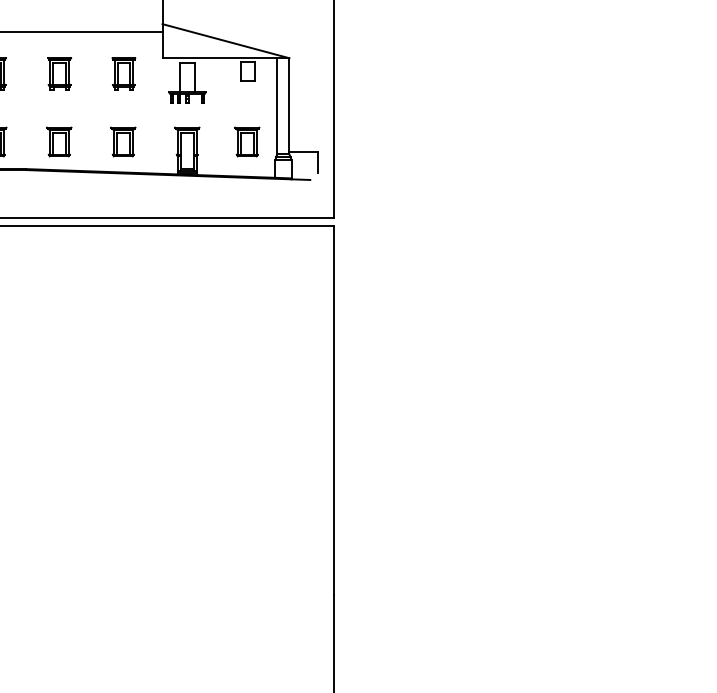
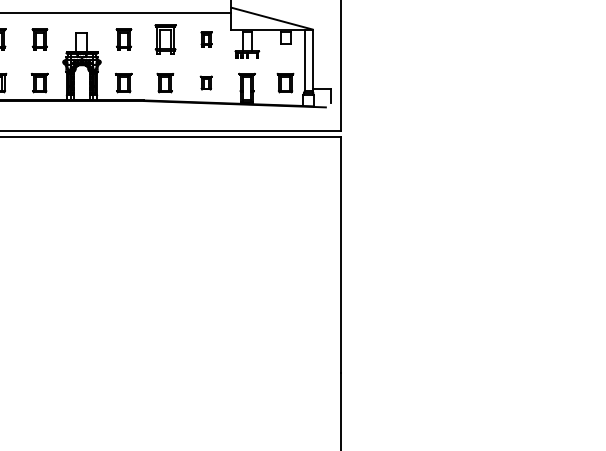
part: (59, 73) -> (165, 39), size x1.4
part: (123, 73) -> (206, 39), size x0.7
part: (123, 141) -> (206, 82), size x0.7

